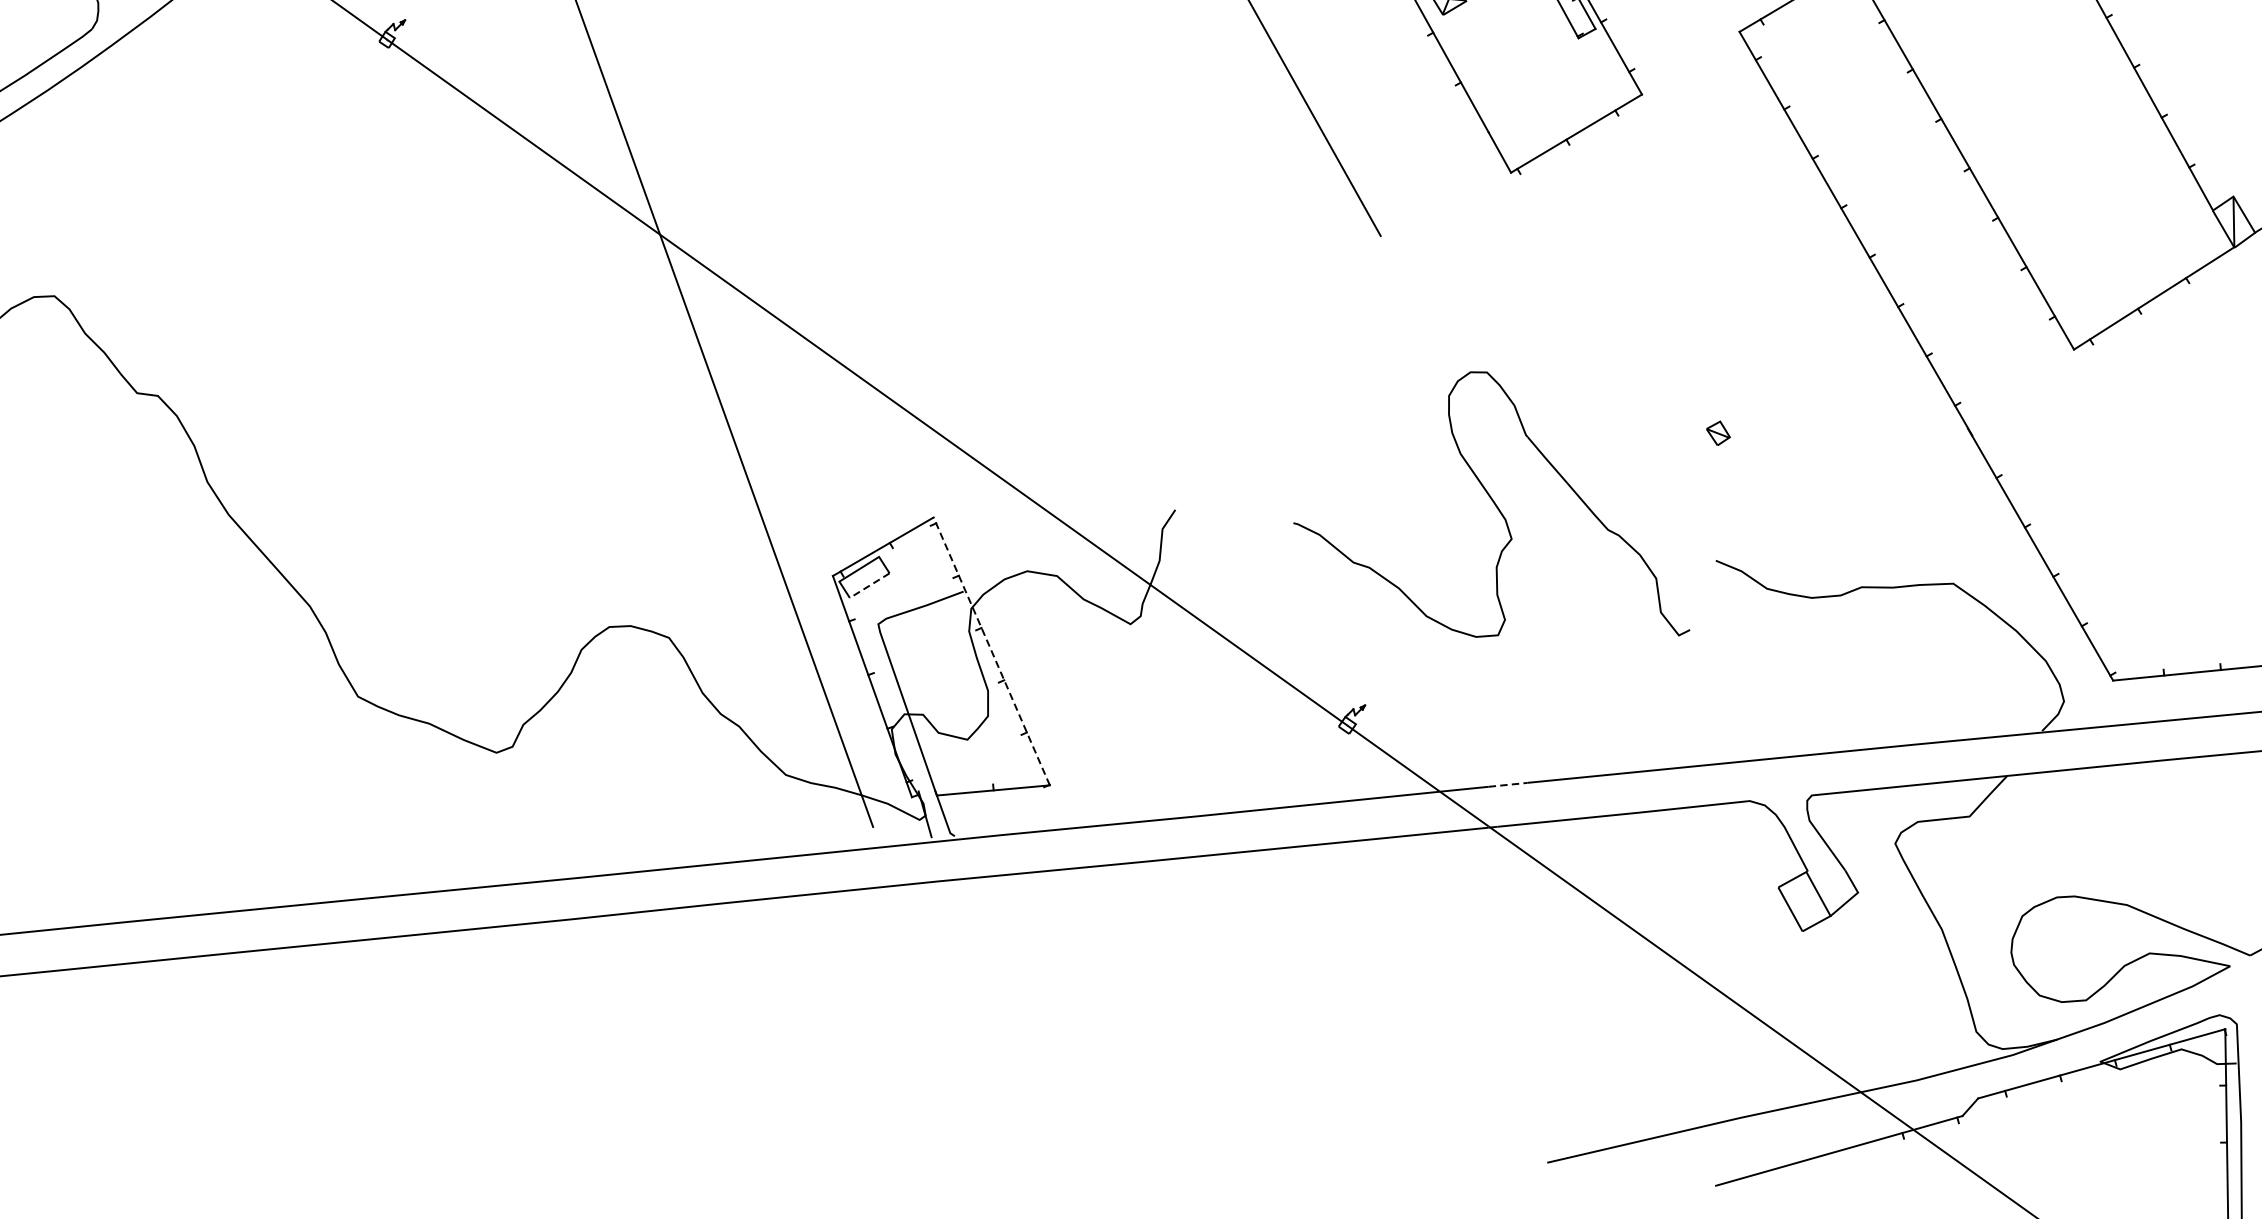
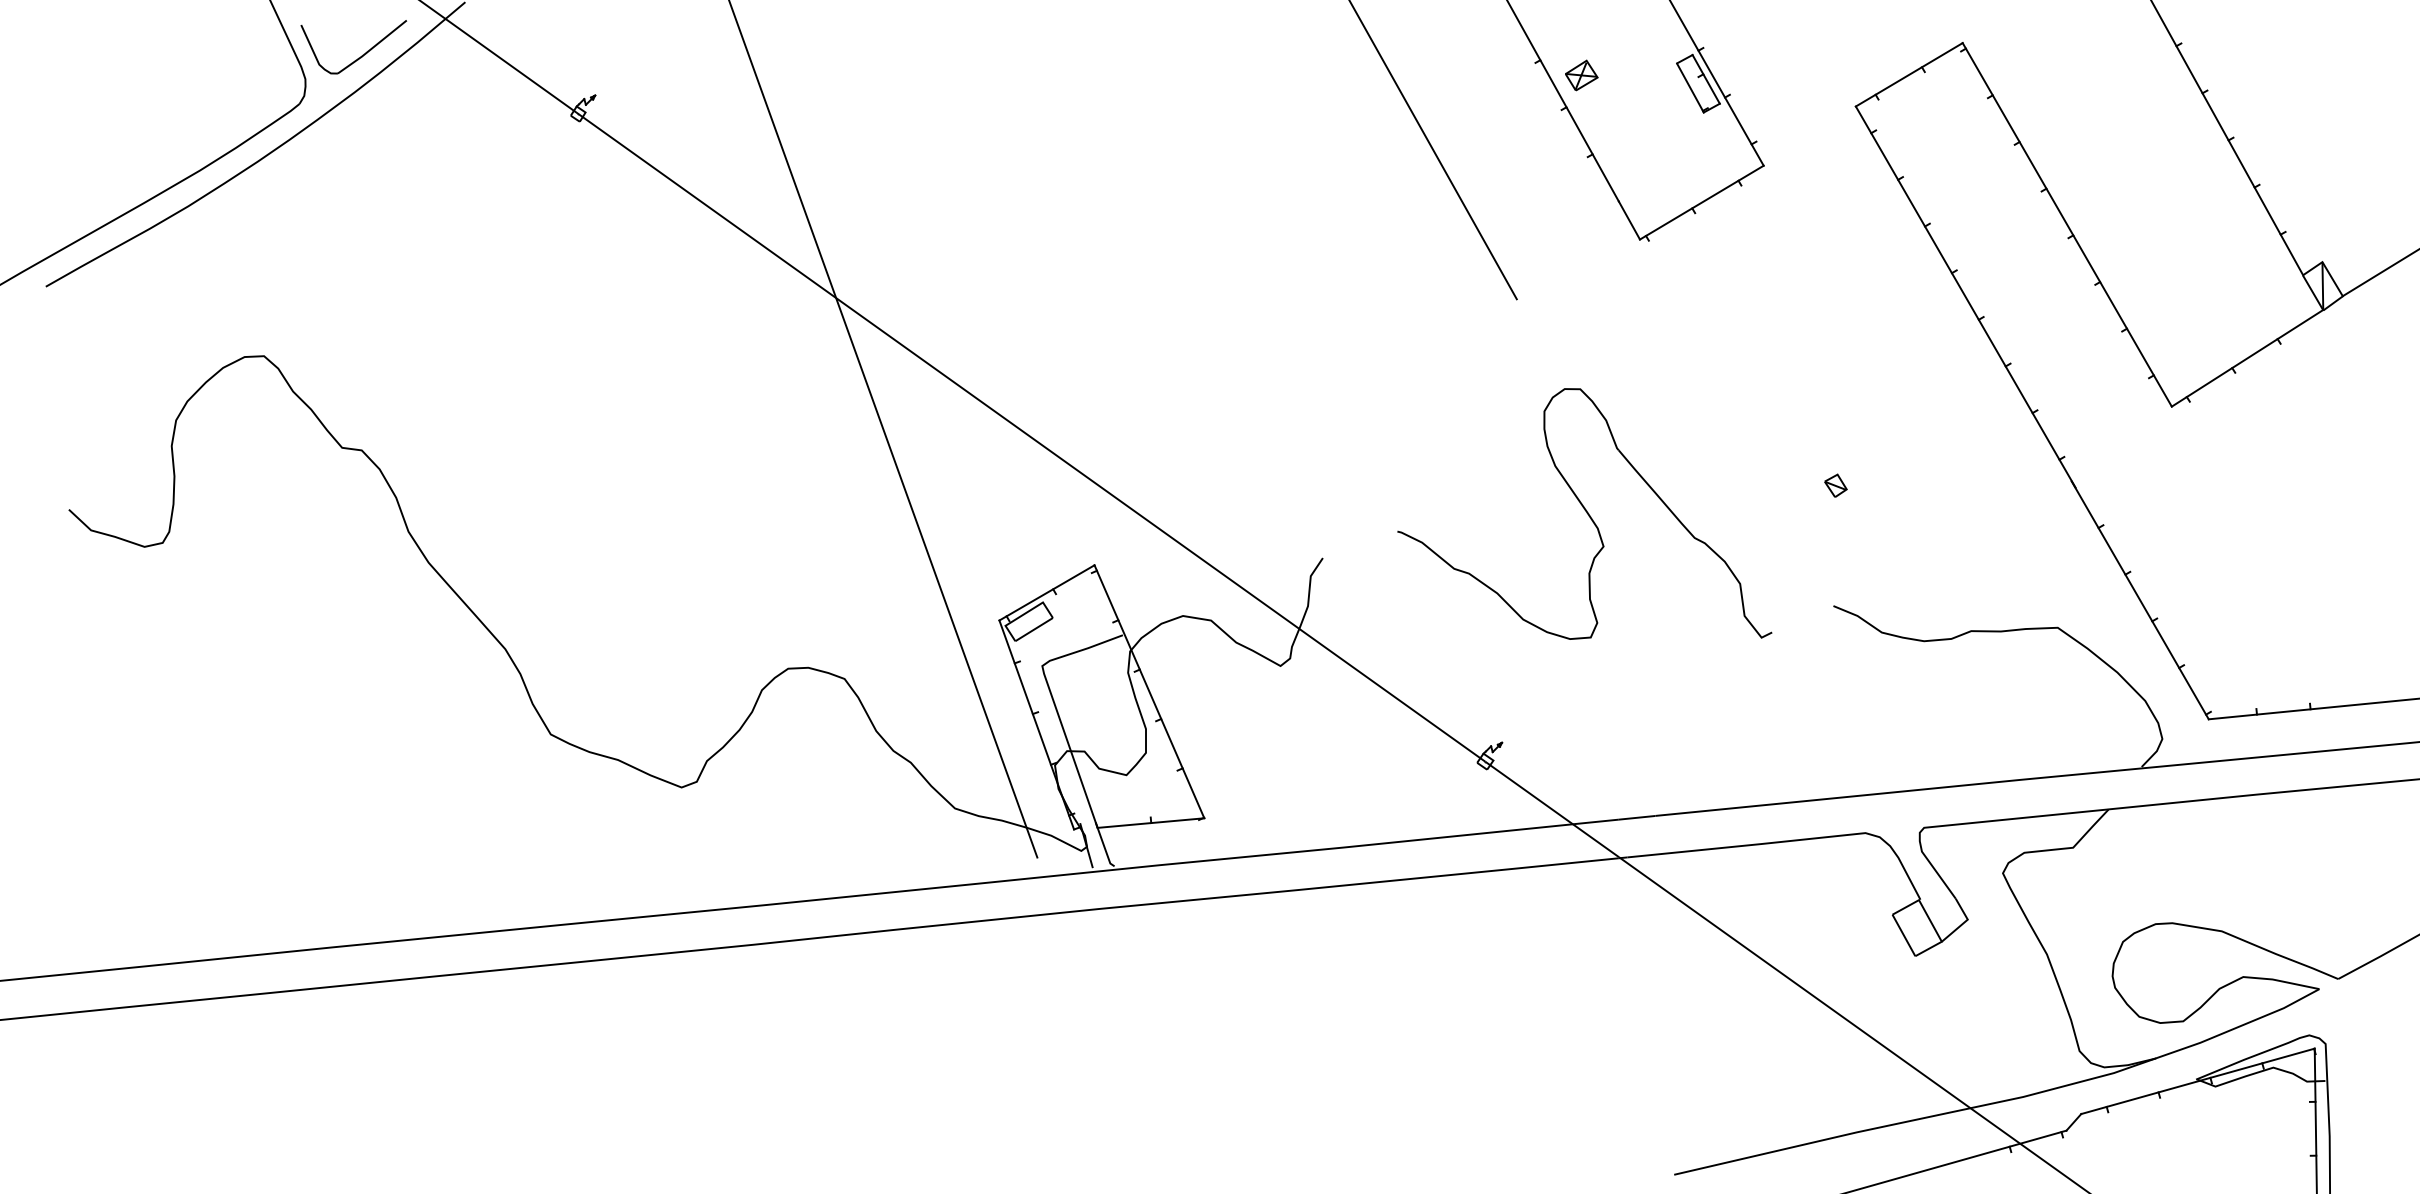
part: (1491, 504) -> (1584, 513), moved
line: (869, 585) -> (1033, 629), dashed -> solid
line: (991, 651) -> (1149, 691), dashed -> solid
line: (1508, 784) -> (1637, 817), dashed -> solid

